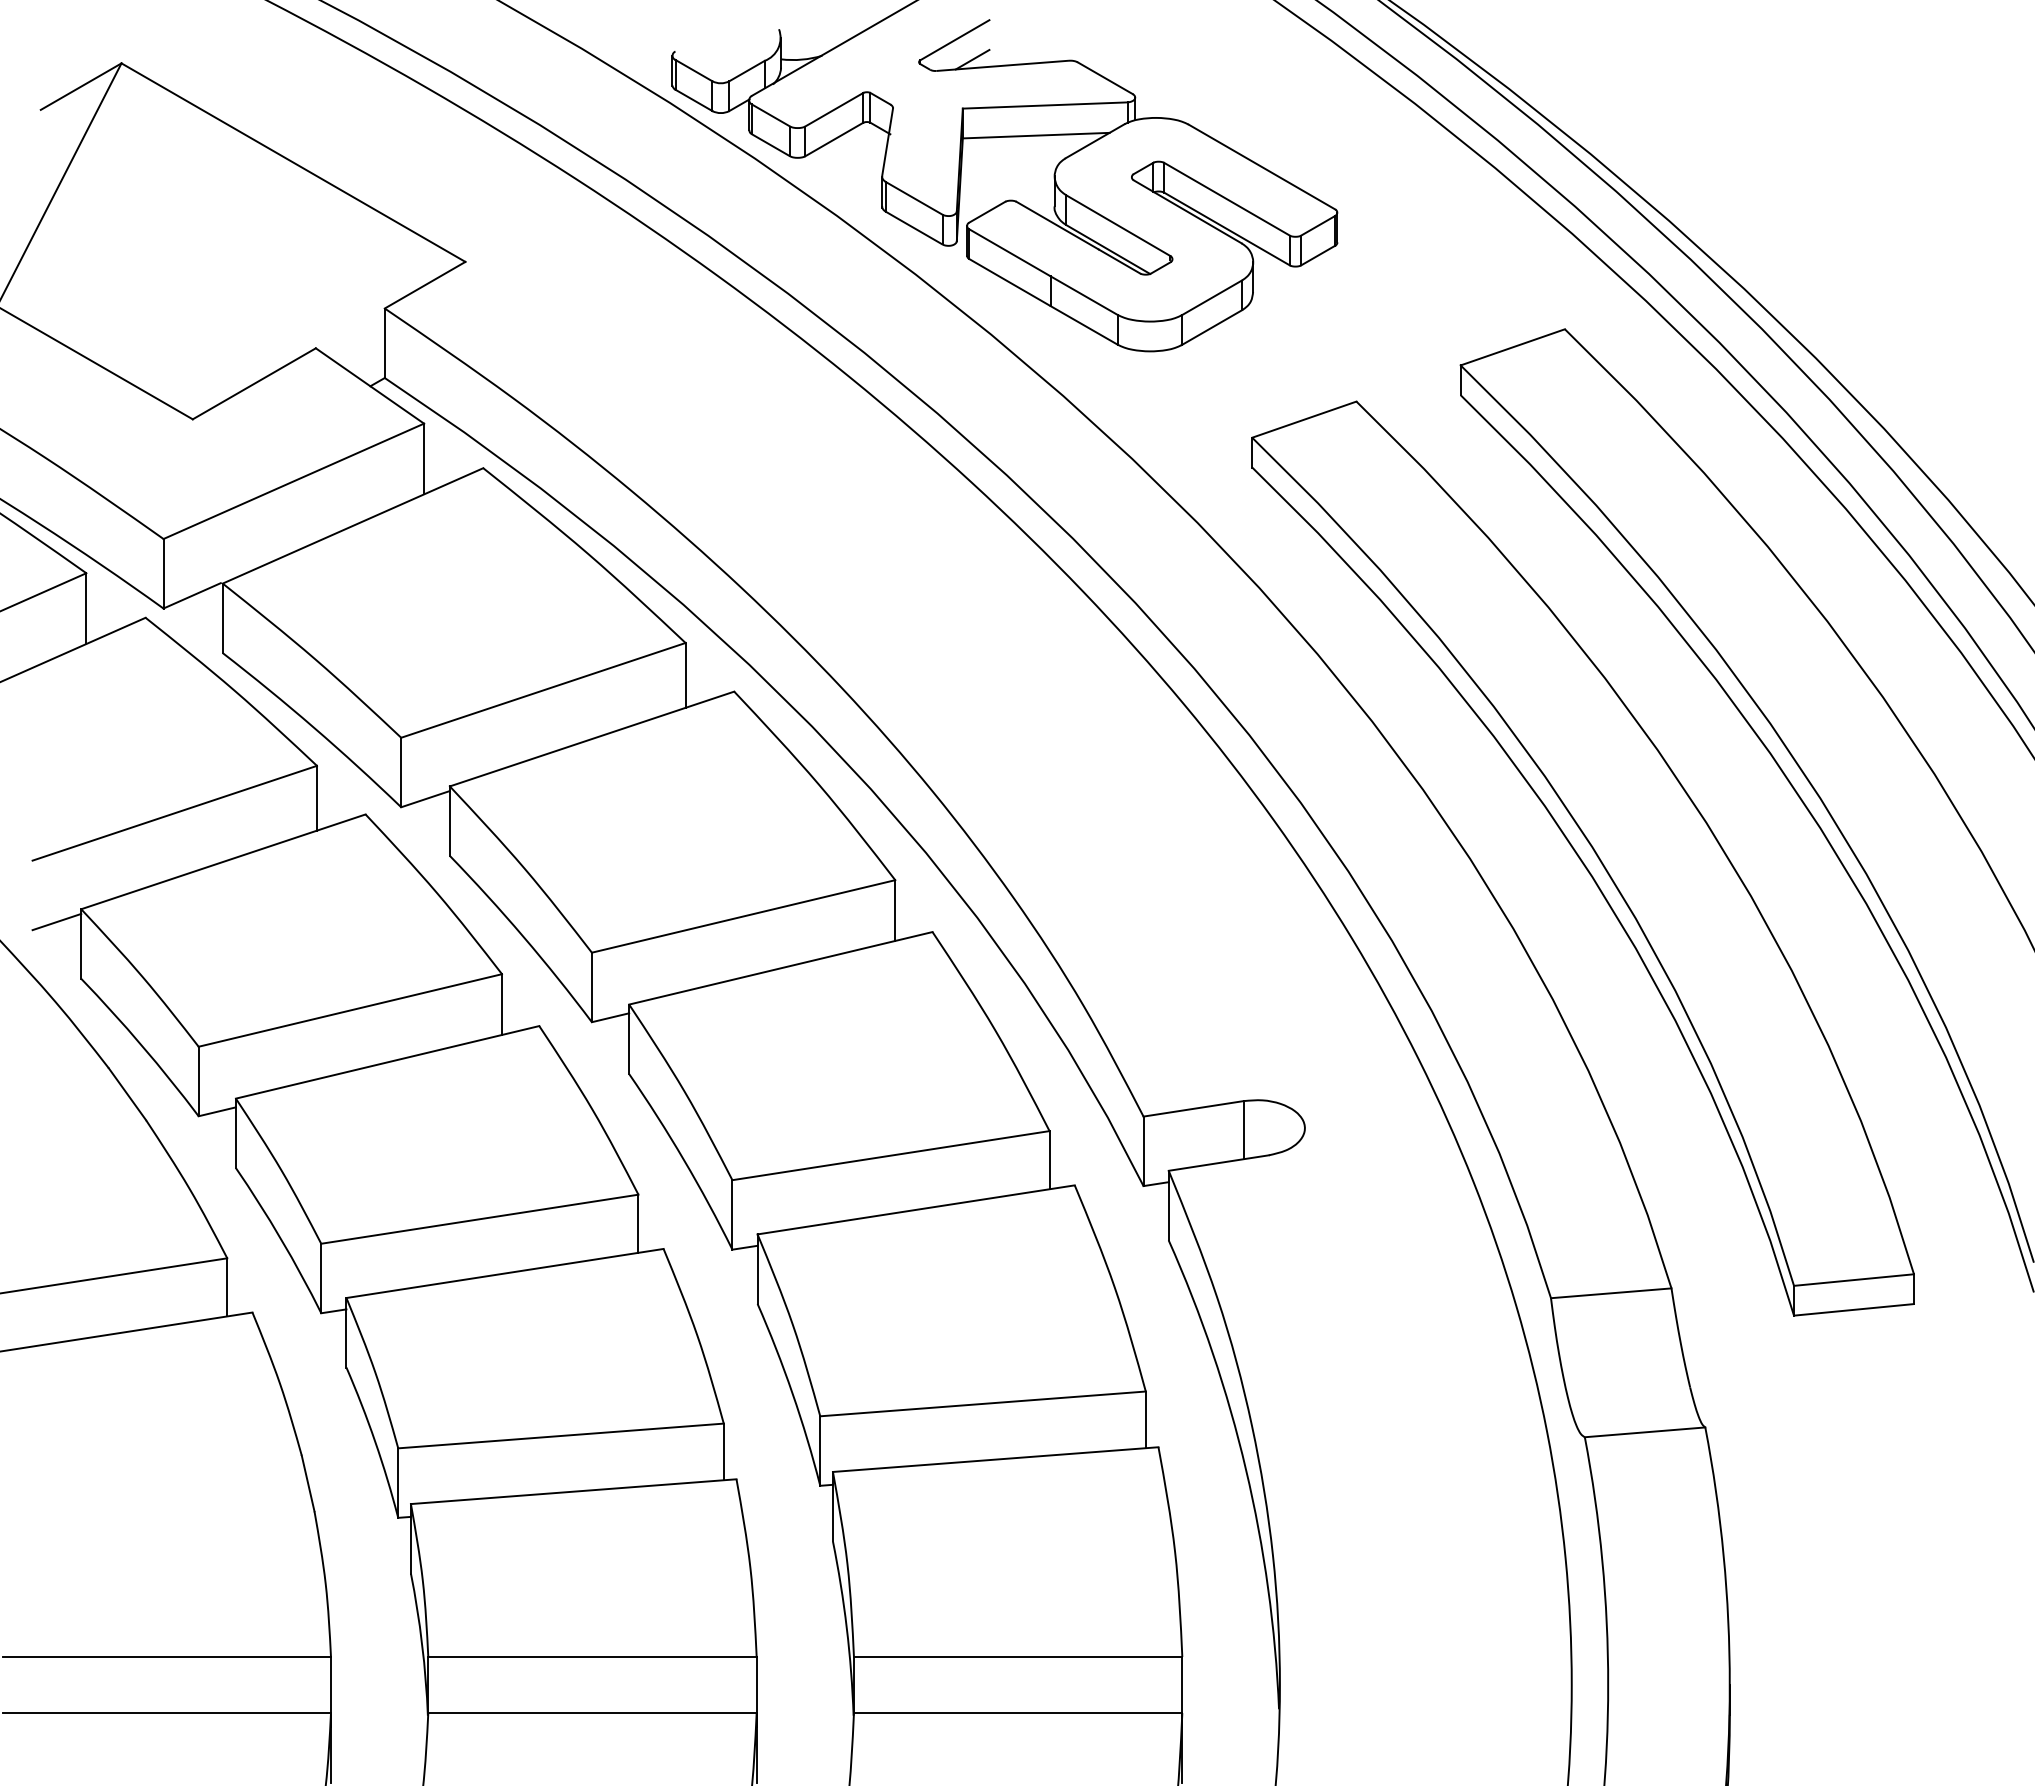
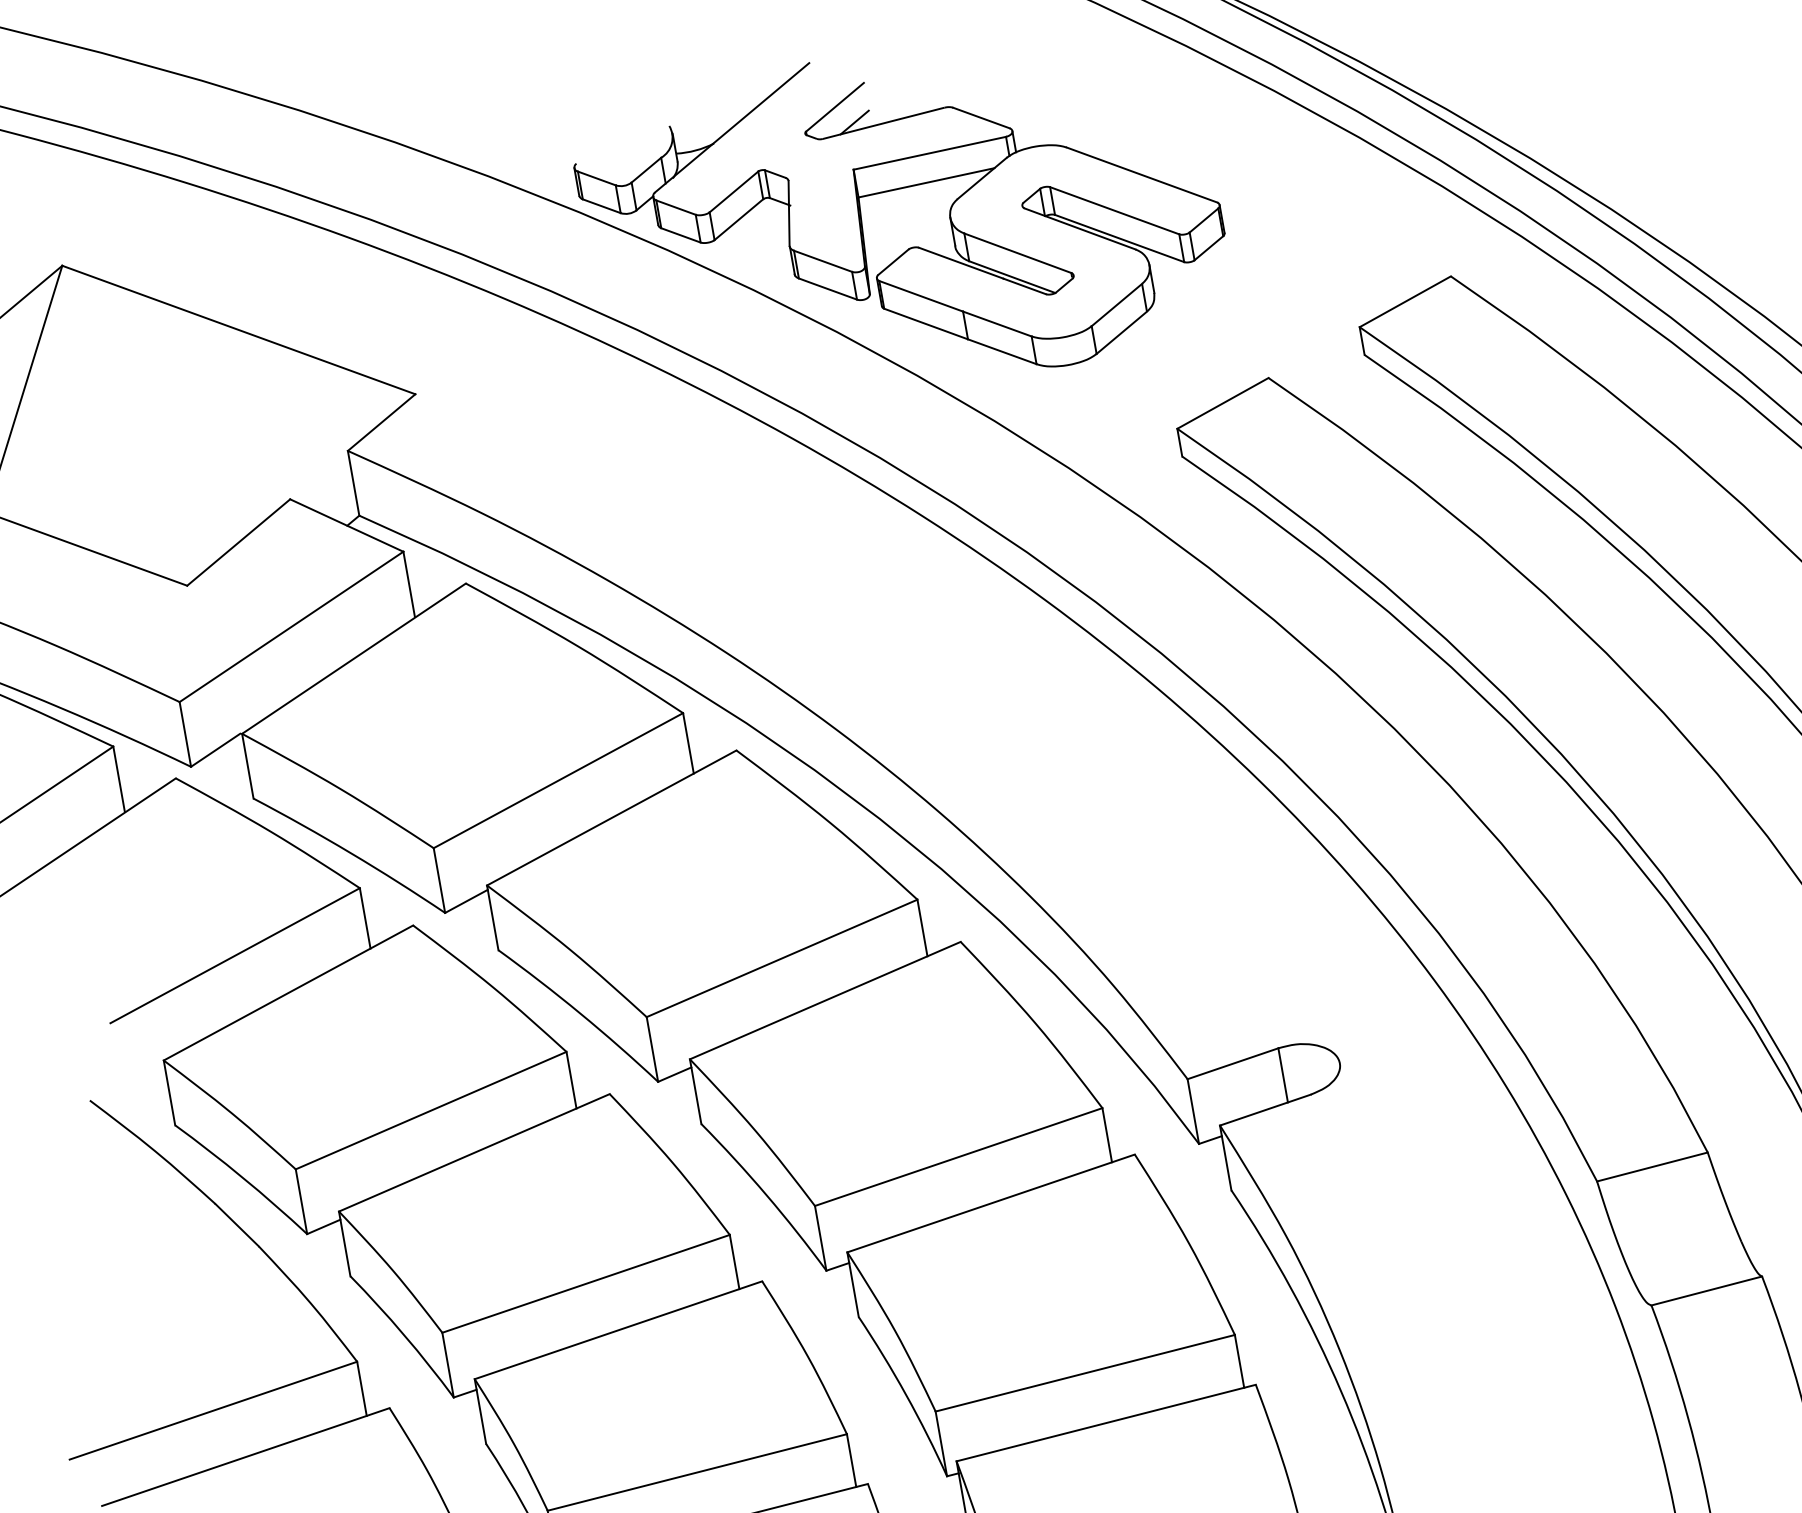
line: (56, 921) -> (142, 1076), removed

